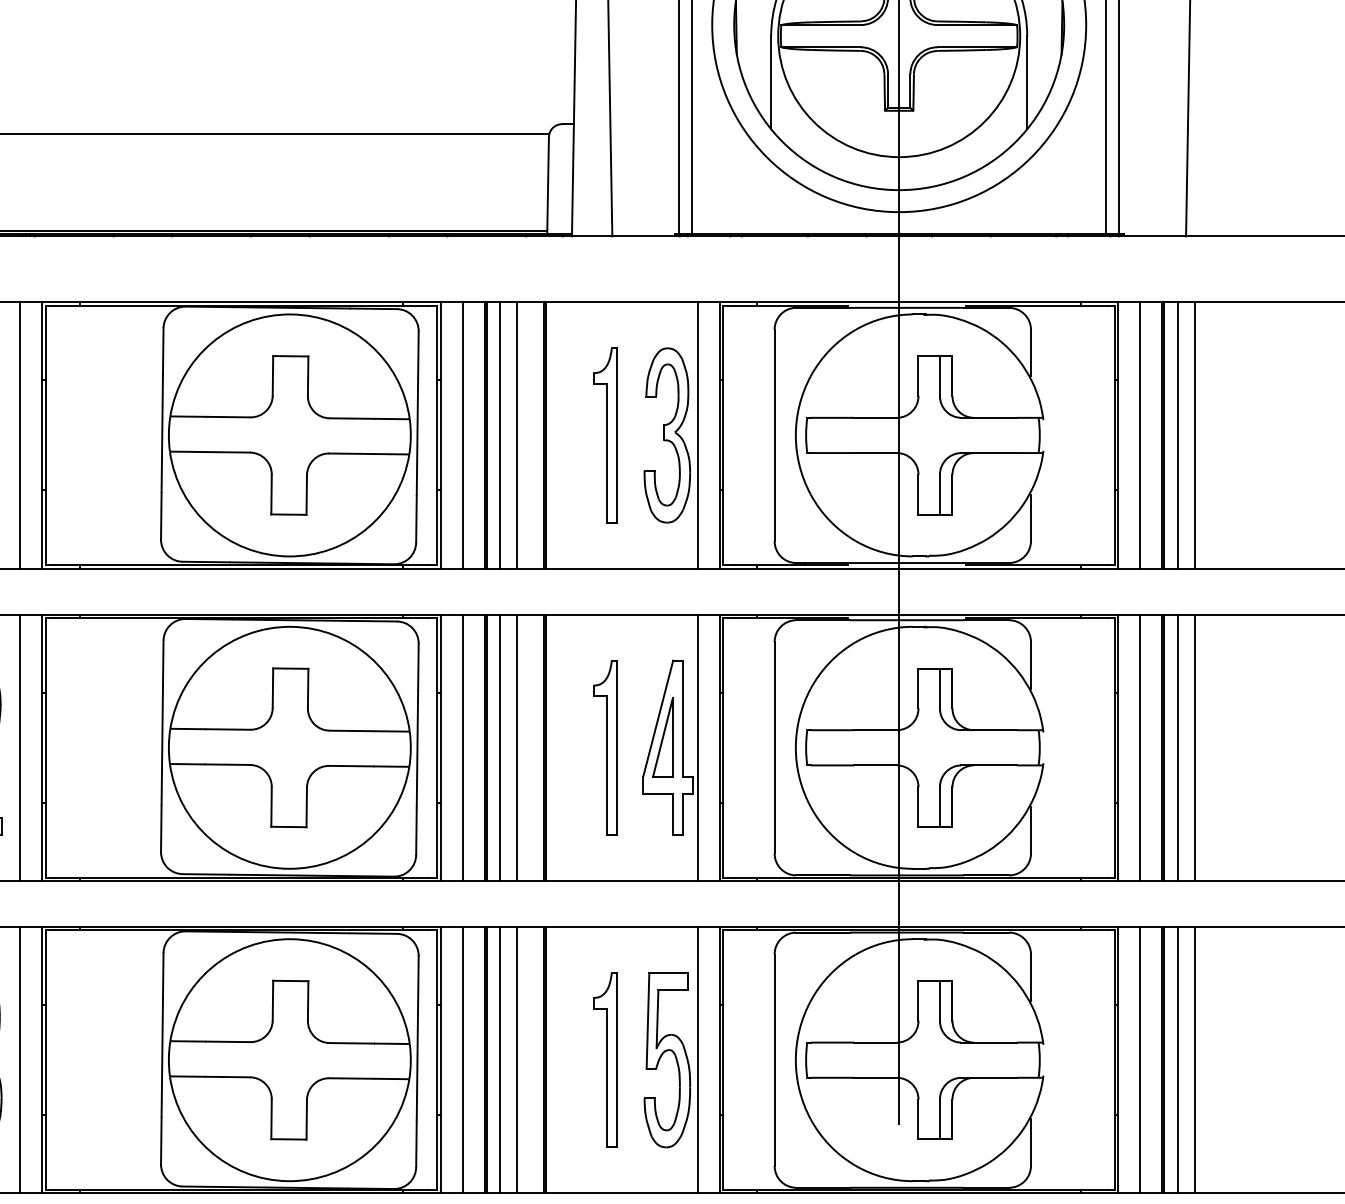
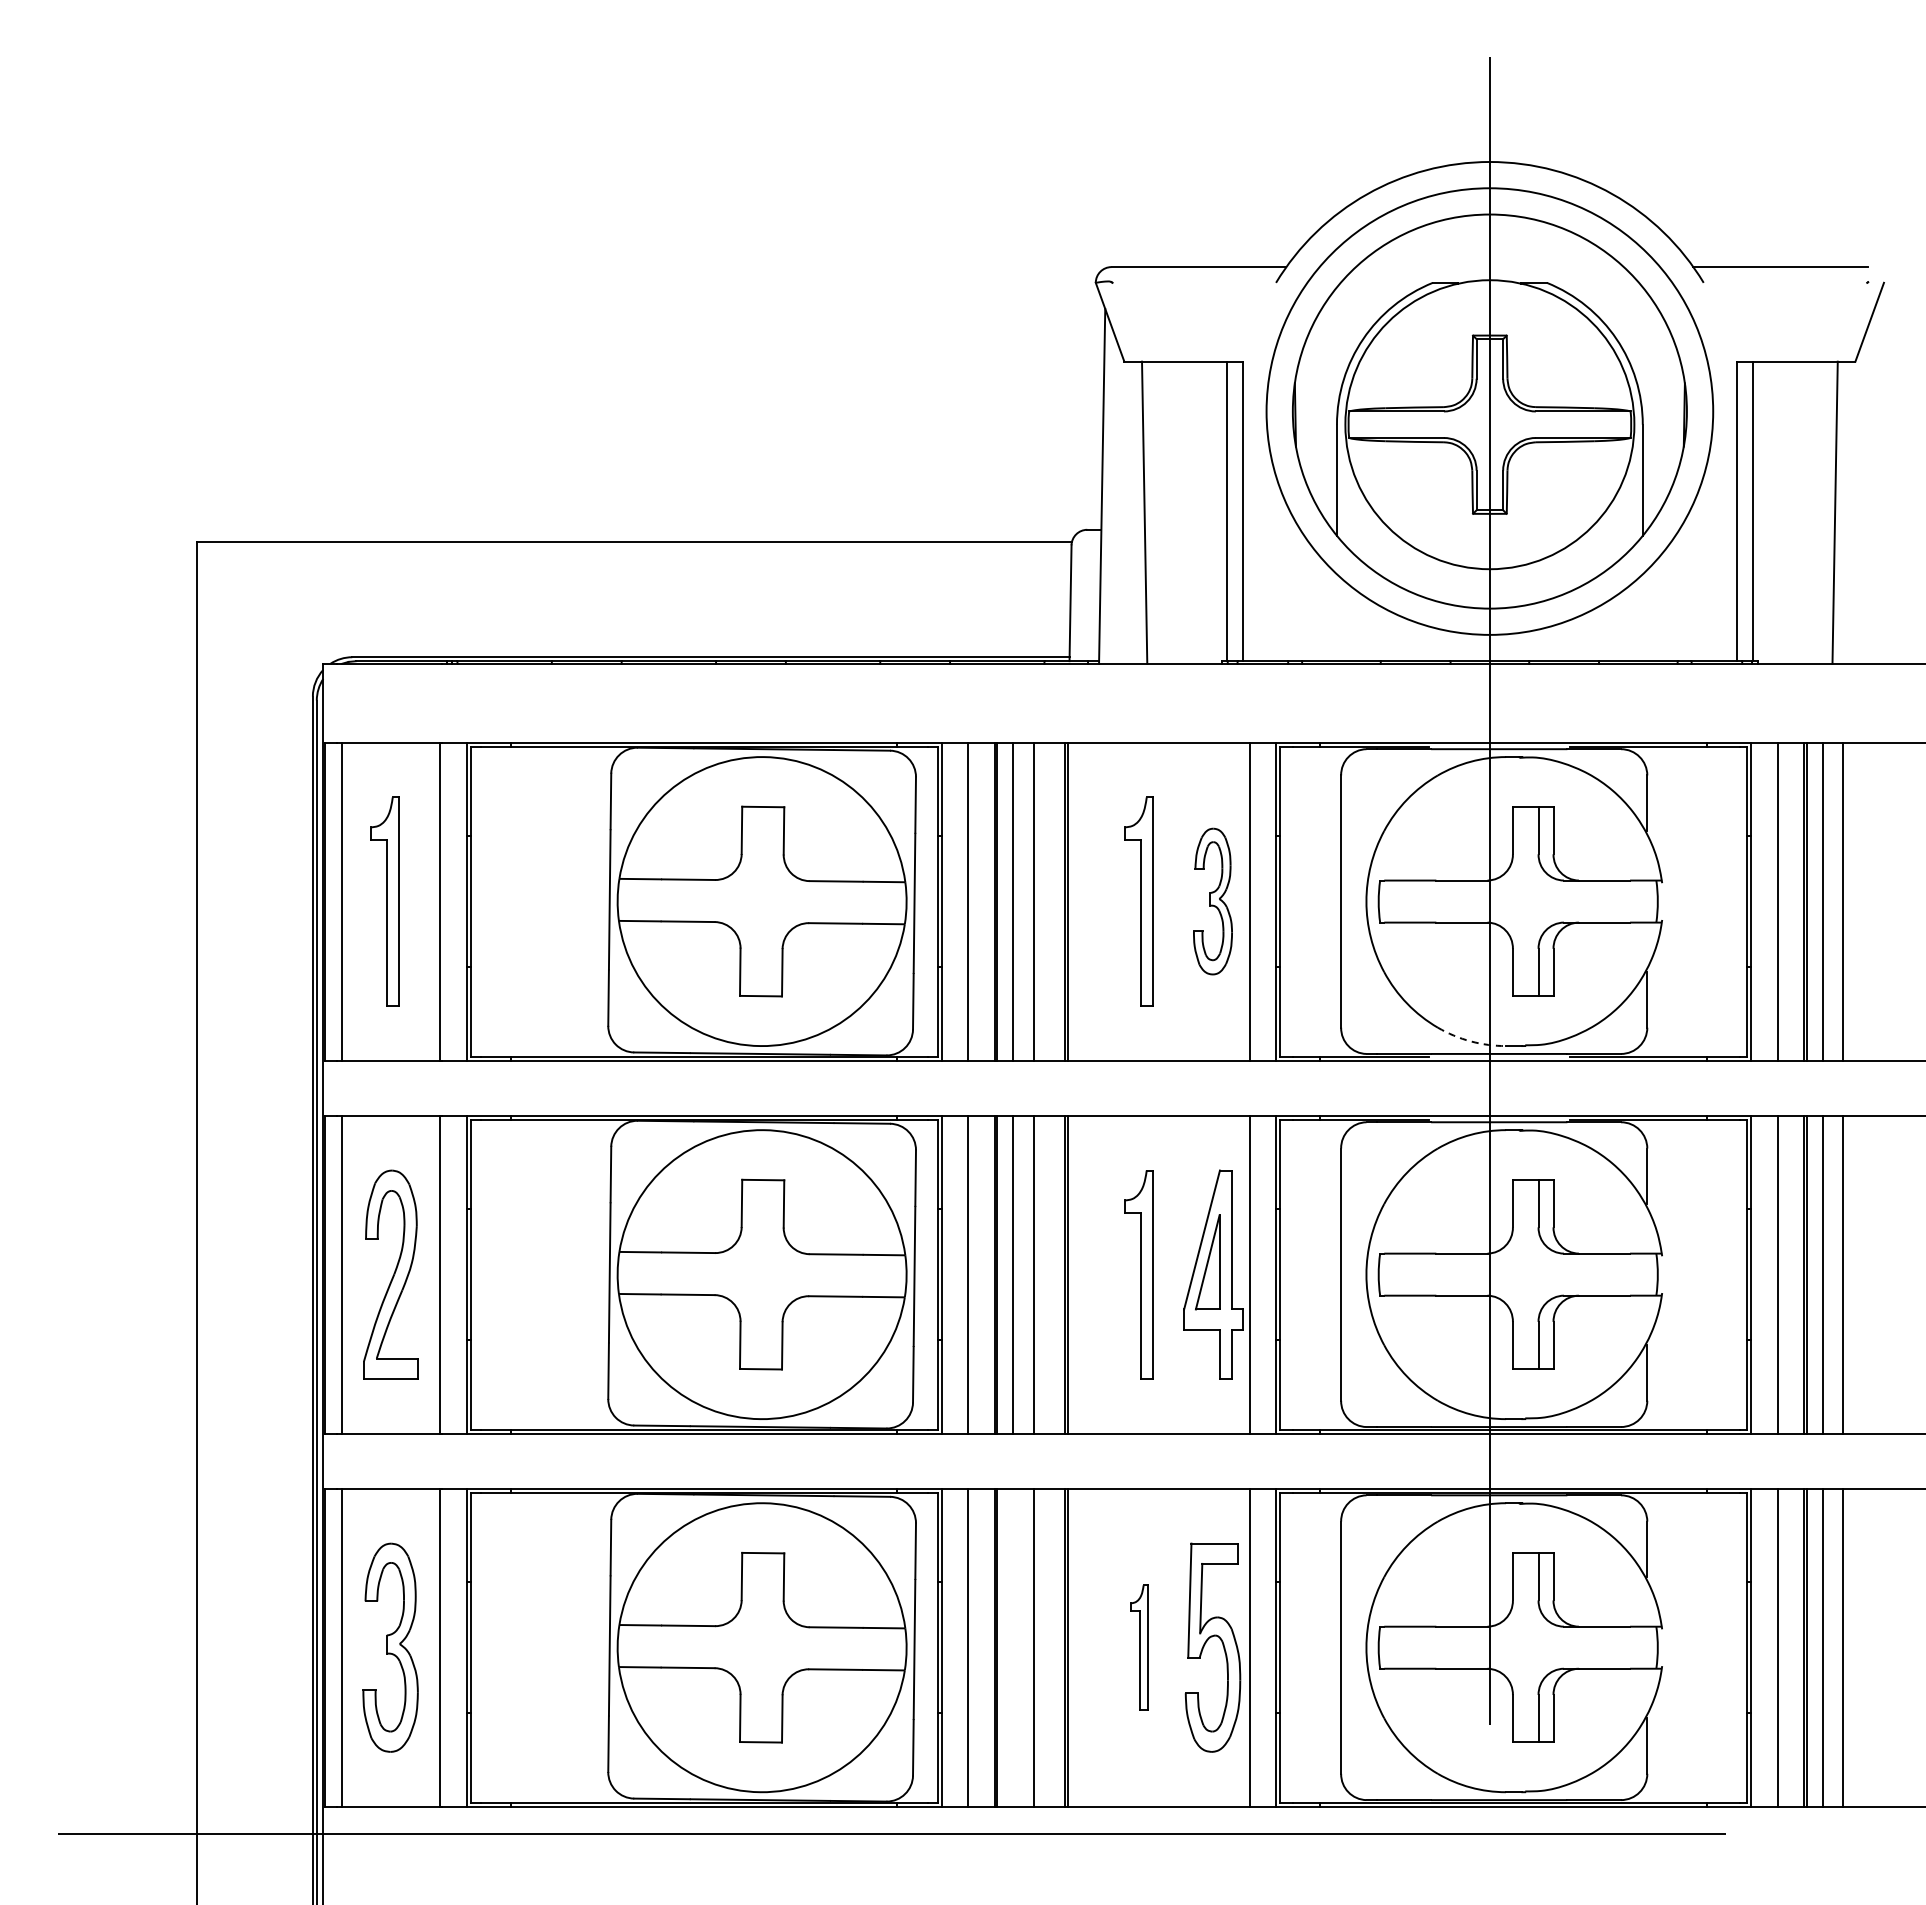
part: (666, 435) -> (1212, 901), size x0.7
arc: (882, 552) -> (1470, 1041), solid -> dashed
line: (500, 1060) -> (1013, 1647), removed
part: (604, 1060) -> (1138, 1647), size x0.6

